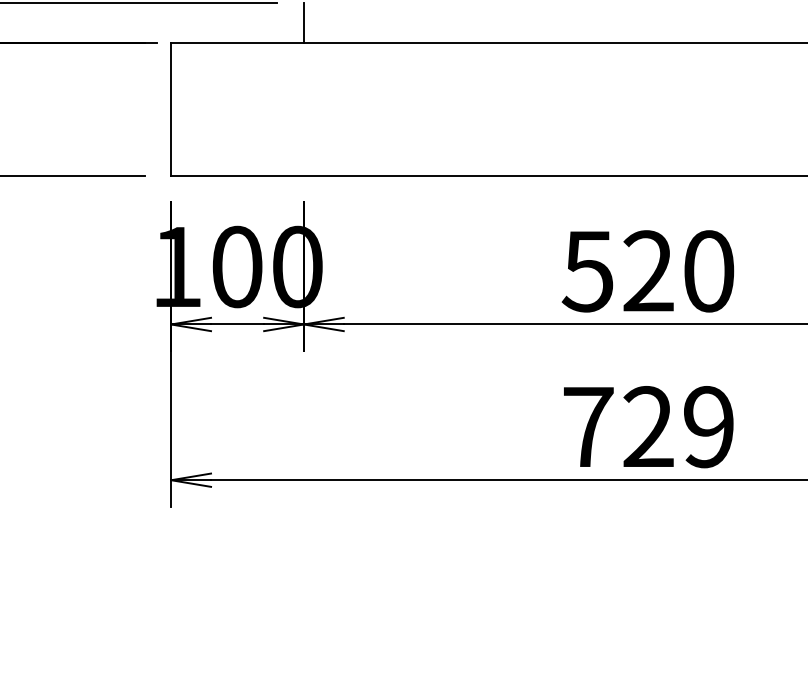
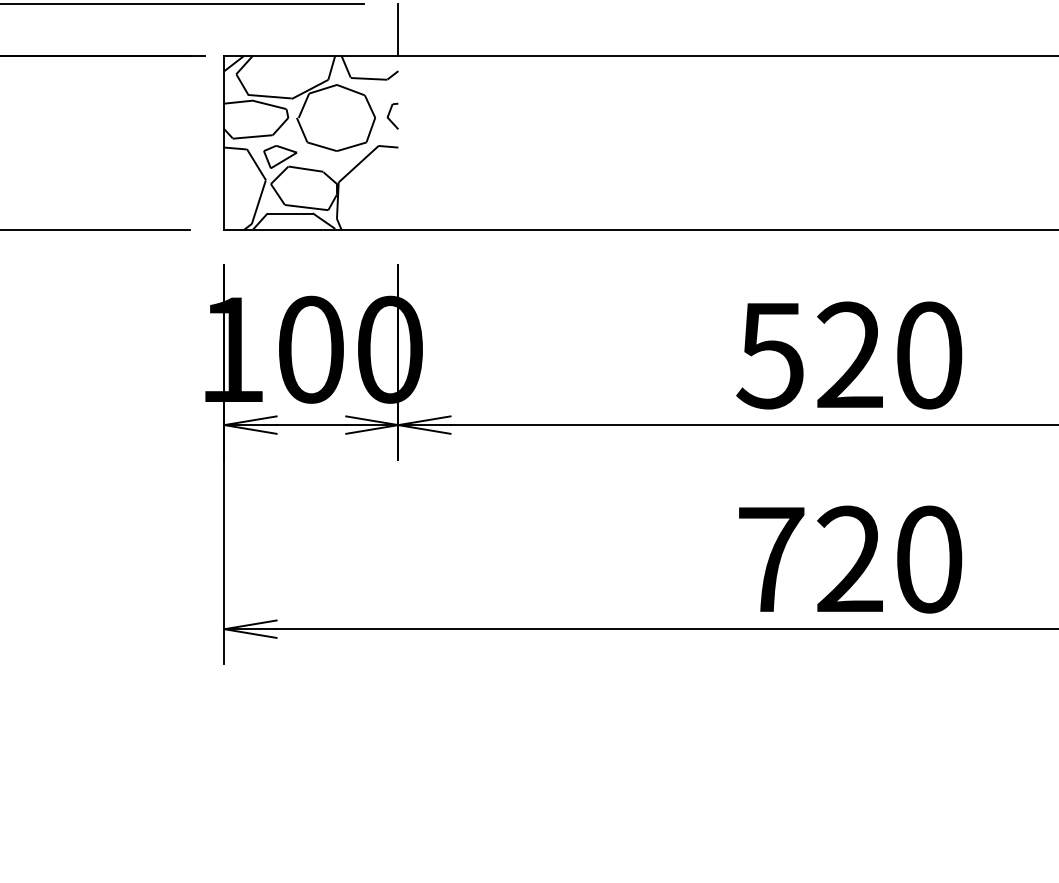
hatch: (237, 108) -> (311, 142), added
text: (709, 427) -> (929, 560), 729 -> 720

